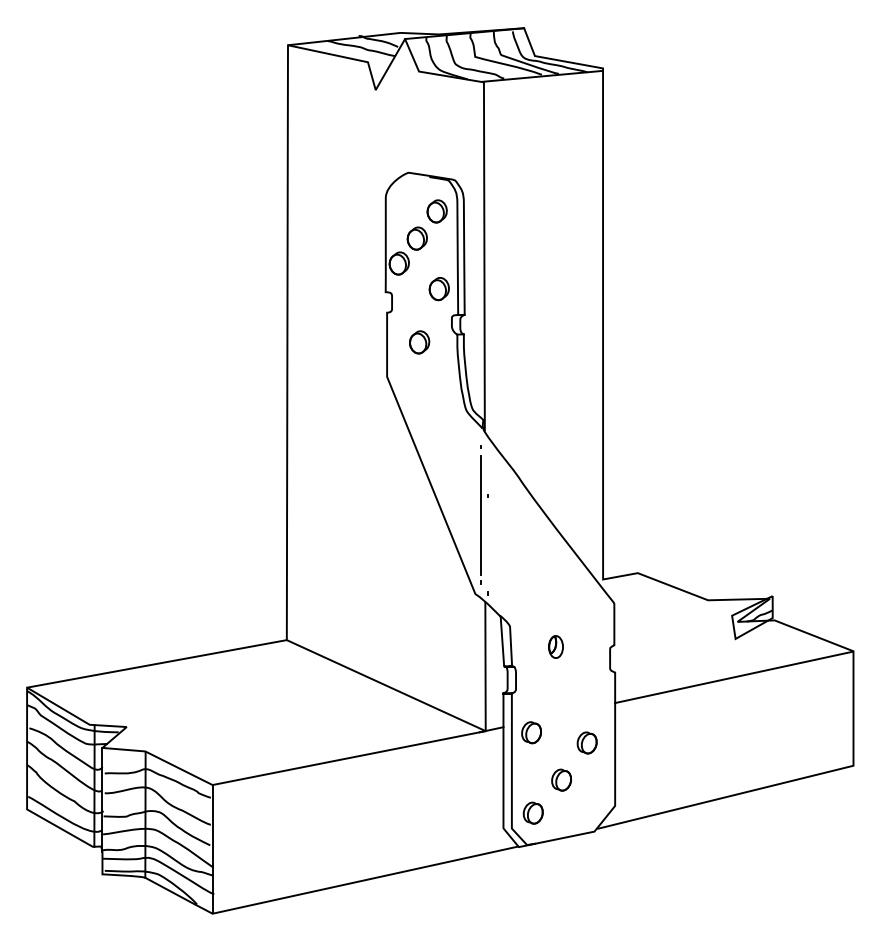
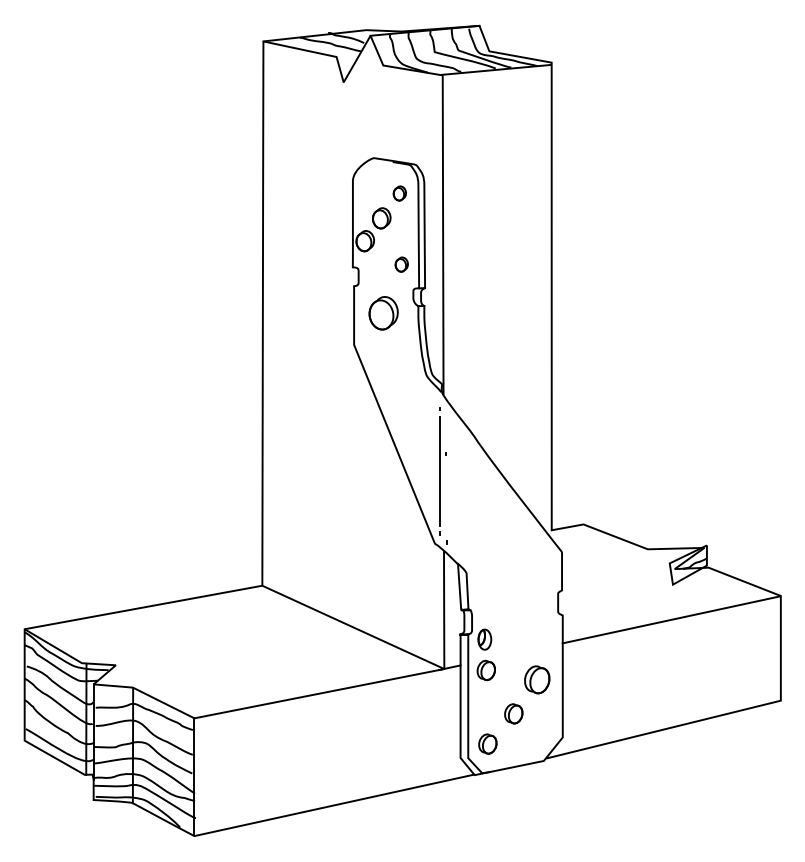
part: (436, 211) -> (399, 193), size x0.7
part: (438, 289) -> (401, 264), size x0.7
part: (419, 342) -> (383, 313), size x1.6
part: (555, 646) -> (484, 639), moved
part: (586, 742) -> (536, 679), size x1.4

